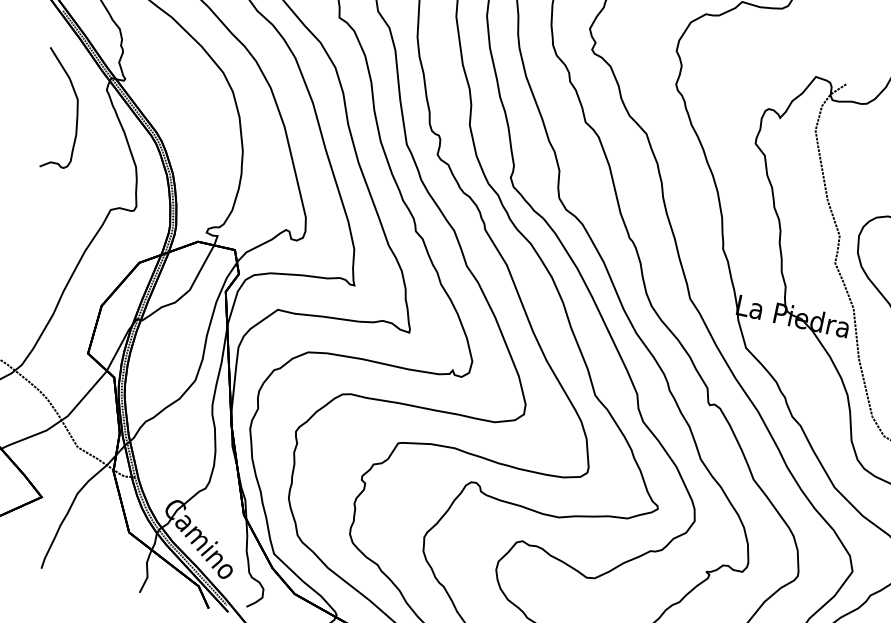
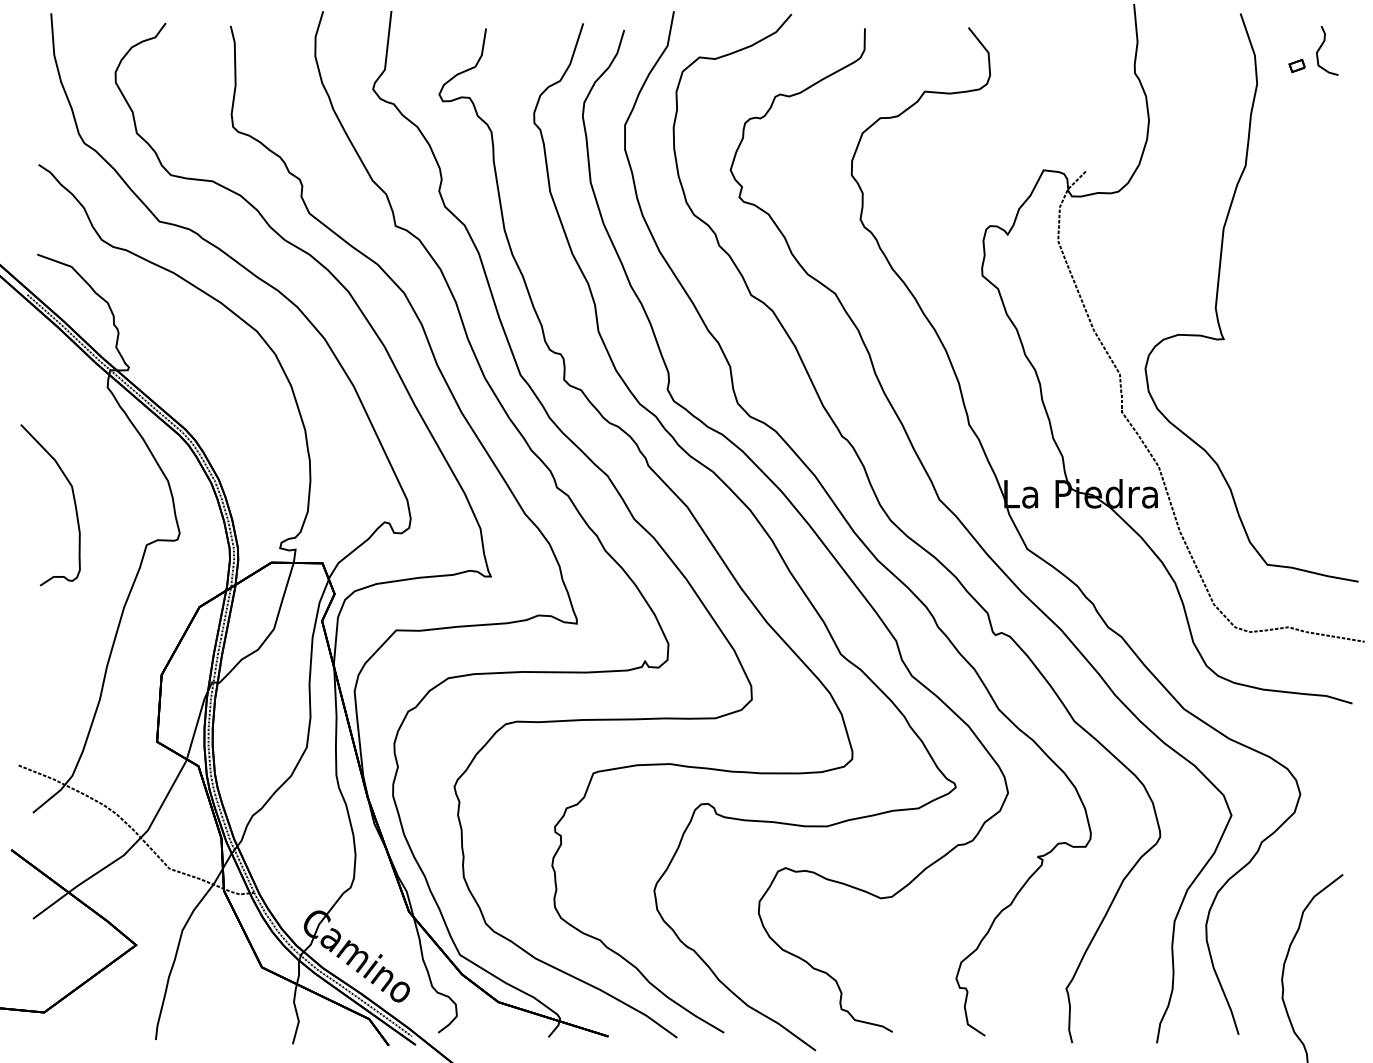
part: (76, 110) -> (73, 500), moved

